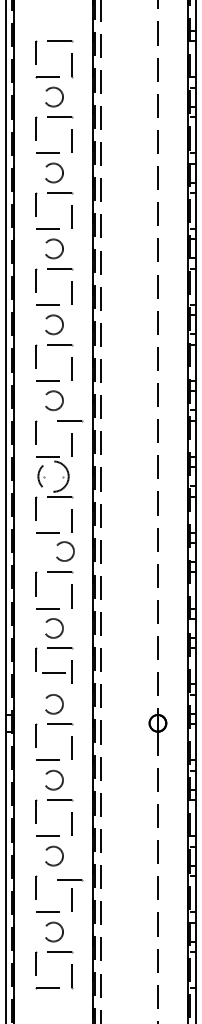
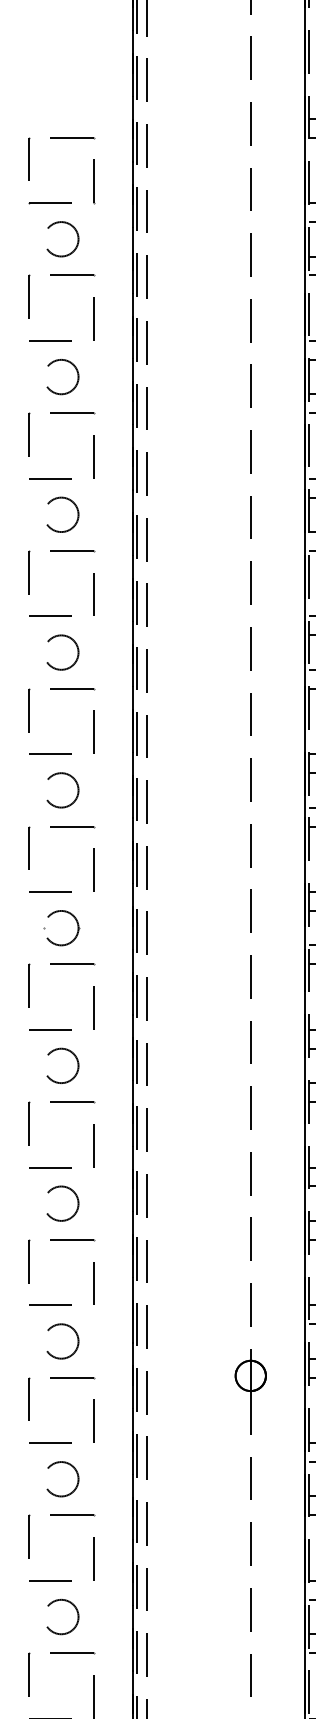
line: (70, 421) -> (73, 828), moved
circle: (53, 476) -> (61, 927), size x0.62
circle: (65, 551) -> (63, 1065), moved
line: (53, 672) -> (50, 1303), moved
line: (70, 880) -> (73, 1653), moved

